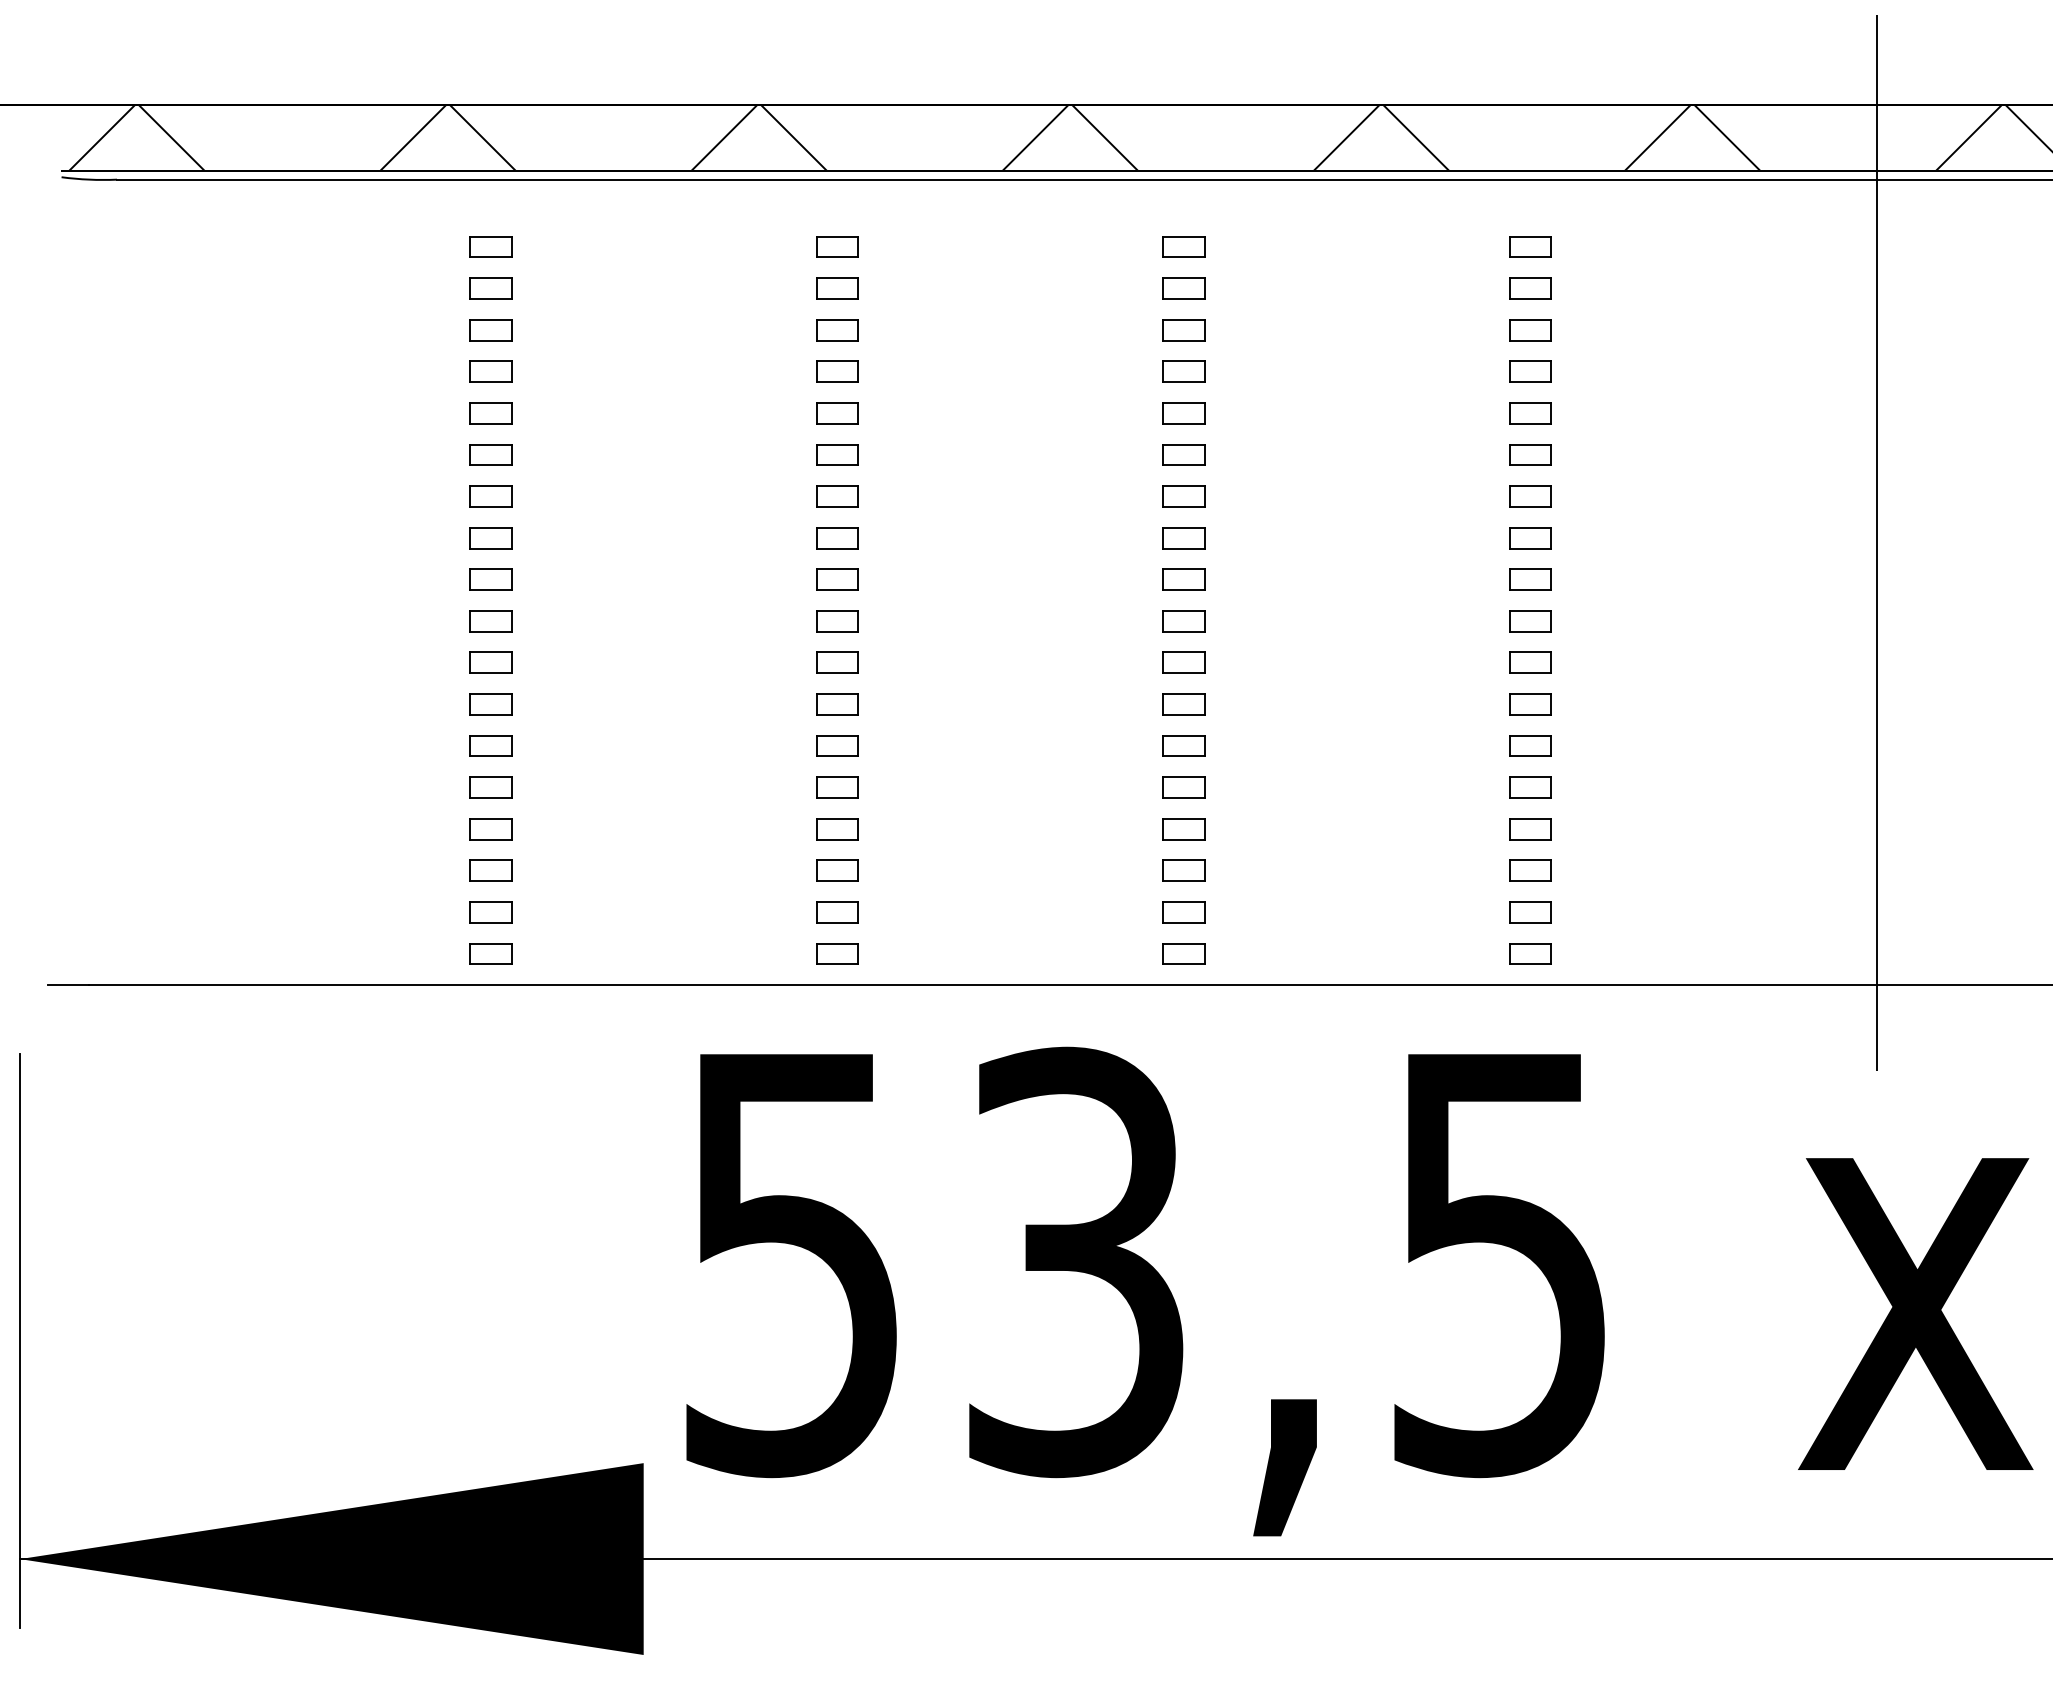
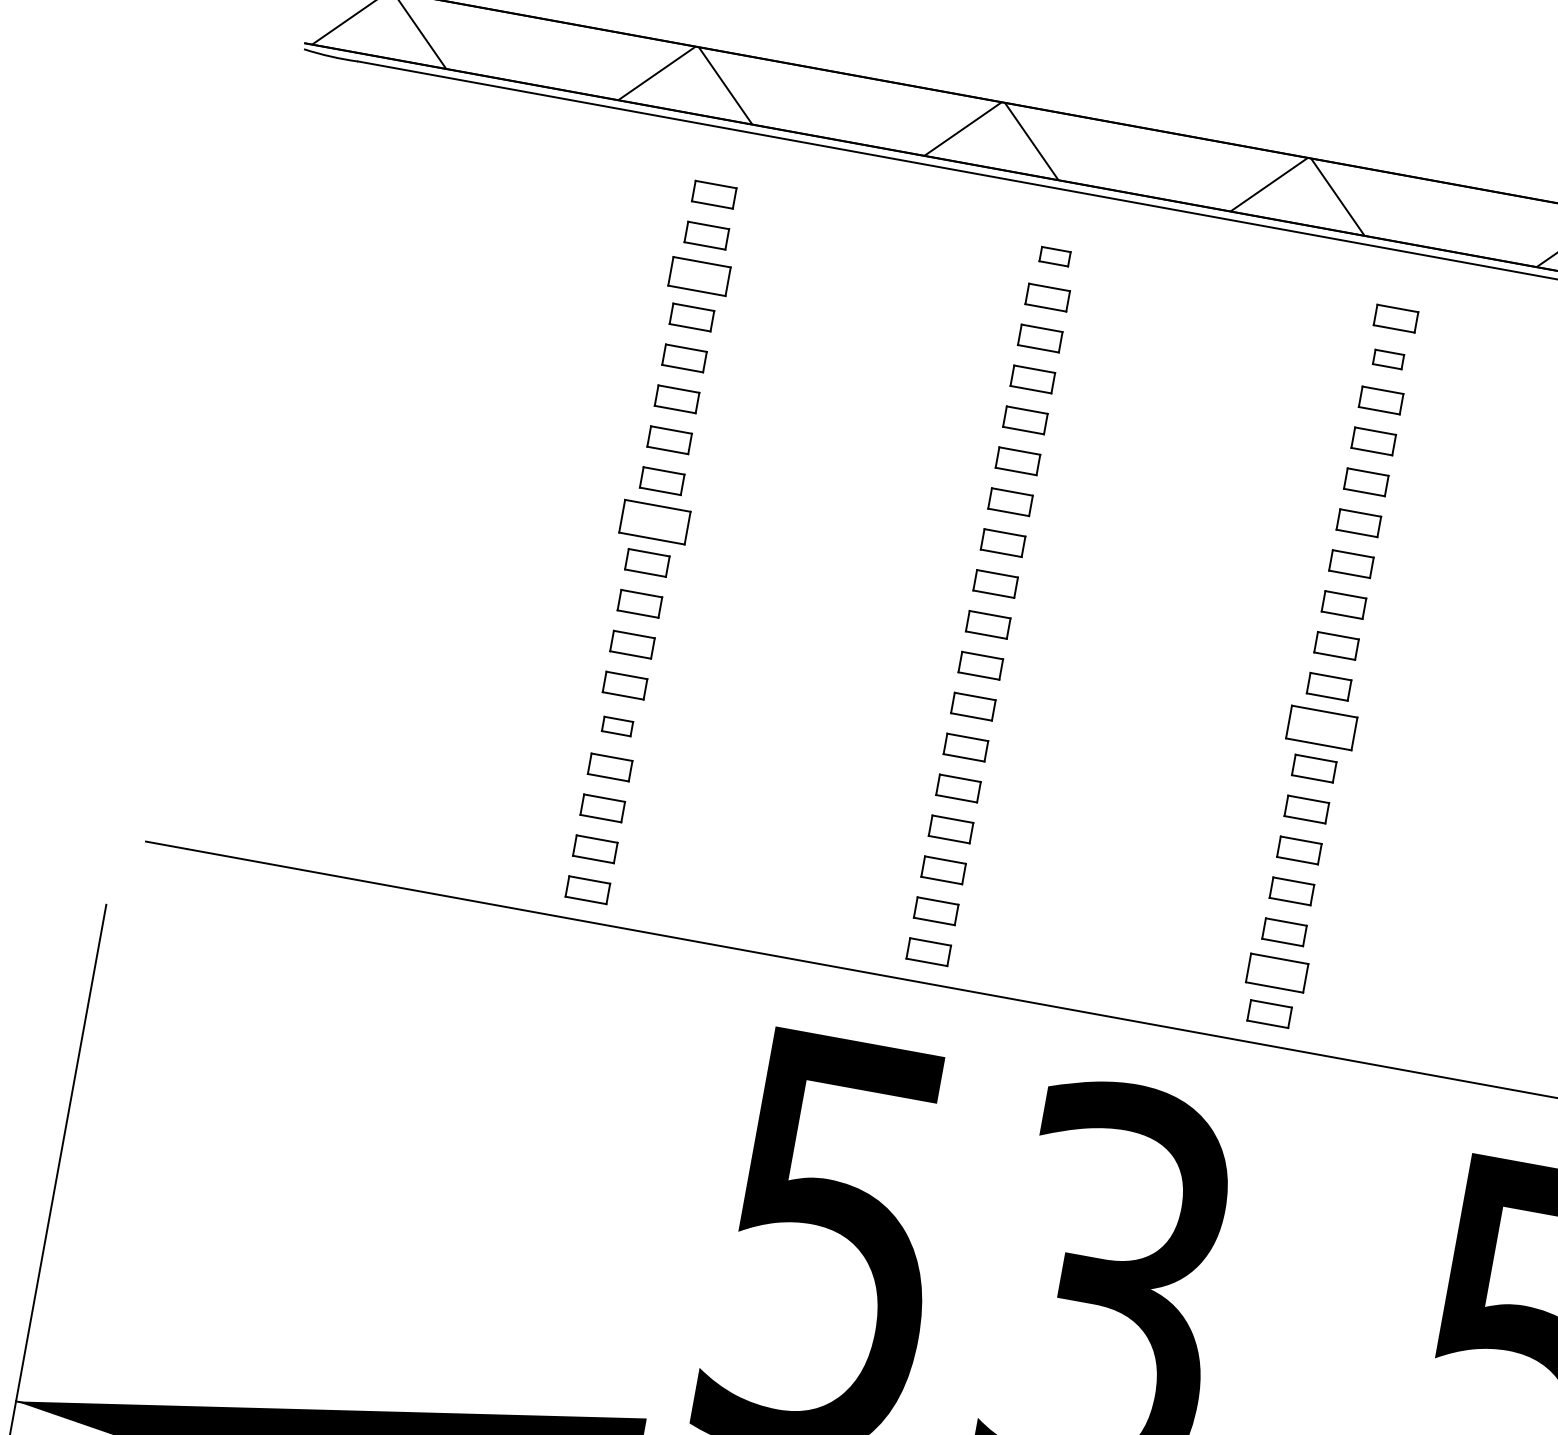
part: (837, 246) -> (1055, 256), size x0.7
part: (1183, 288) -> (1387, 359), size x0.7
part: (490, 330) -> (698, 276), size x1.4
part: (490, 579) -> (654, 521), size x1.6
part: (1183, 662) -> (1321, 727), size x1.6
part: (490, 787) -> (616, 726), size x0.7
part: (1183, 912) -> (1276, 973), size x1.4

